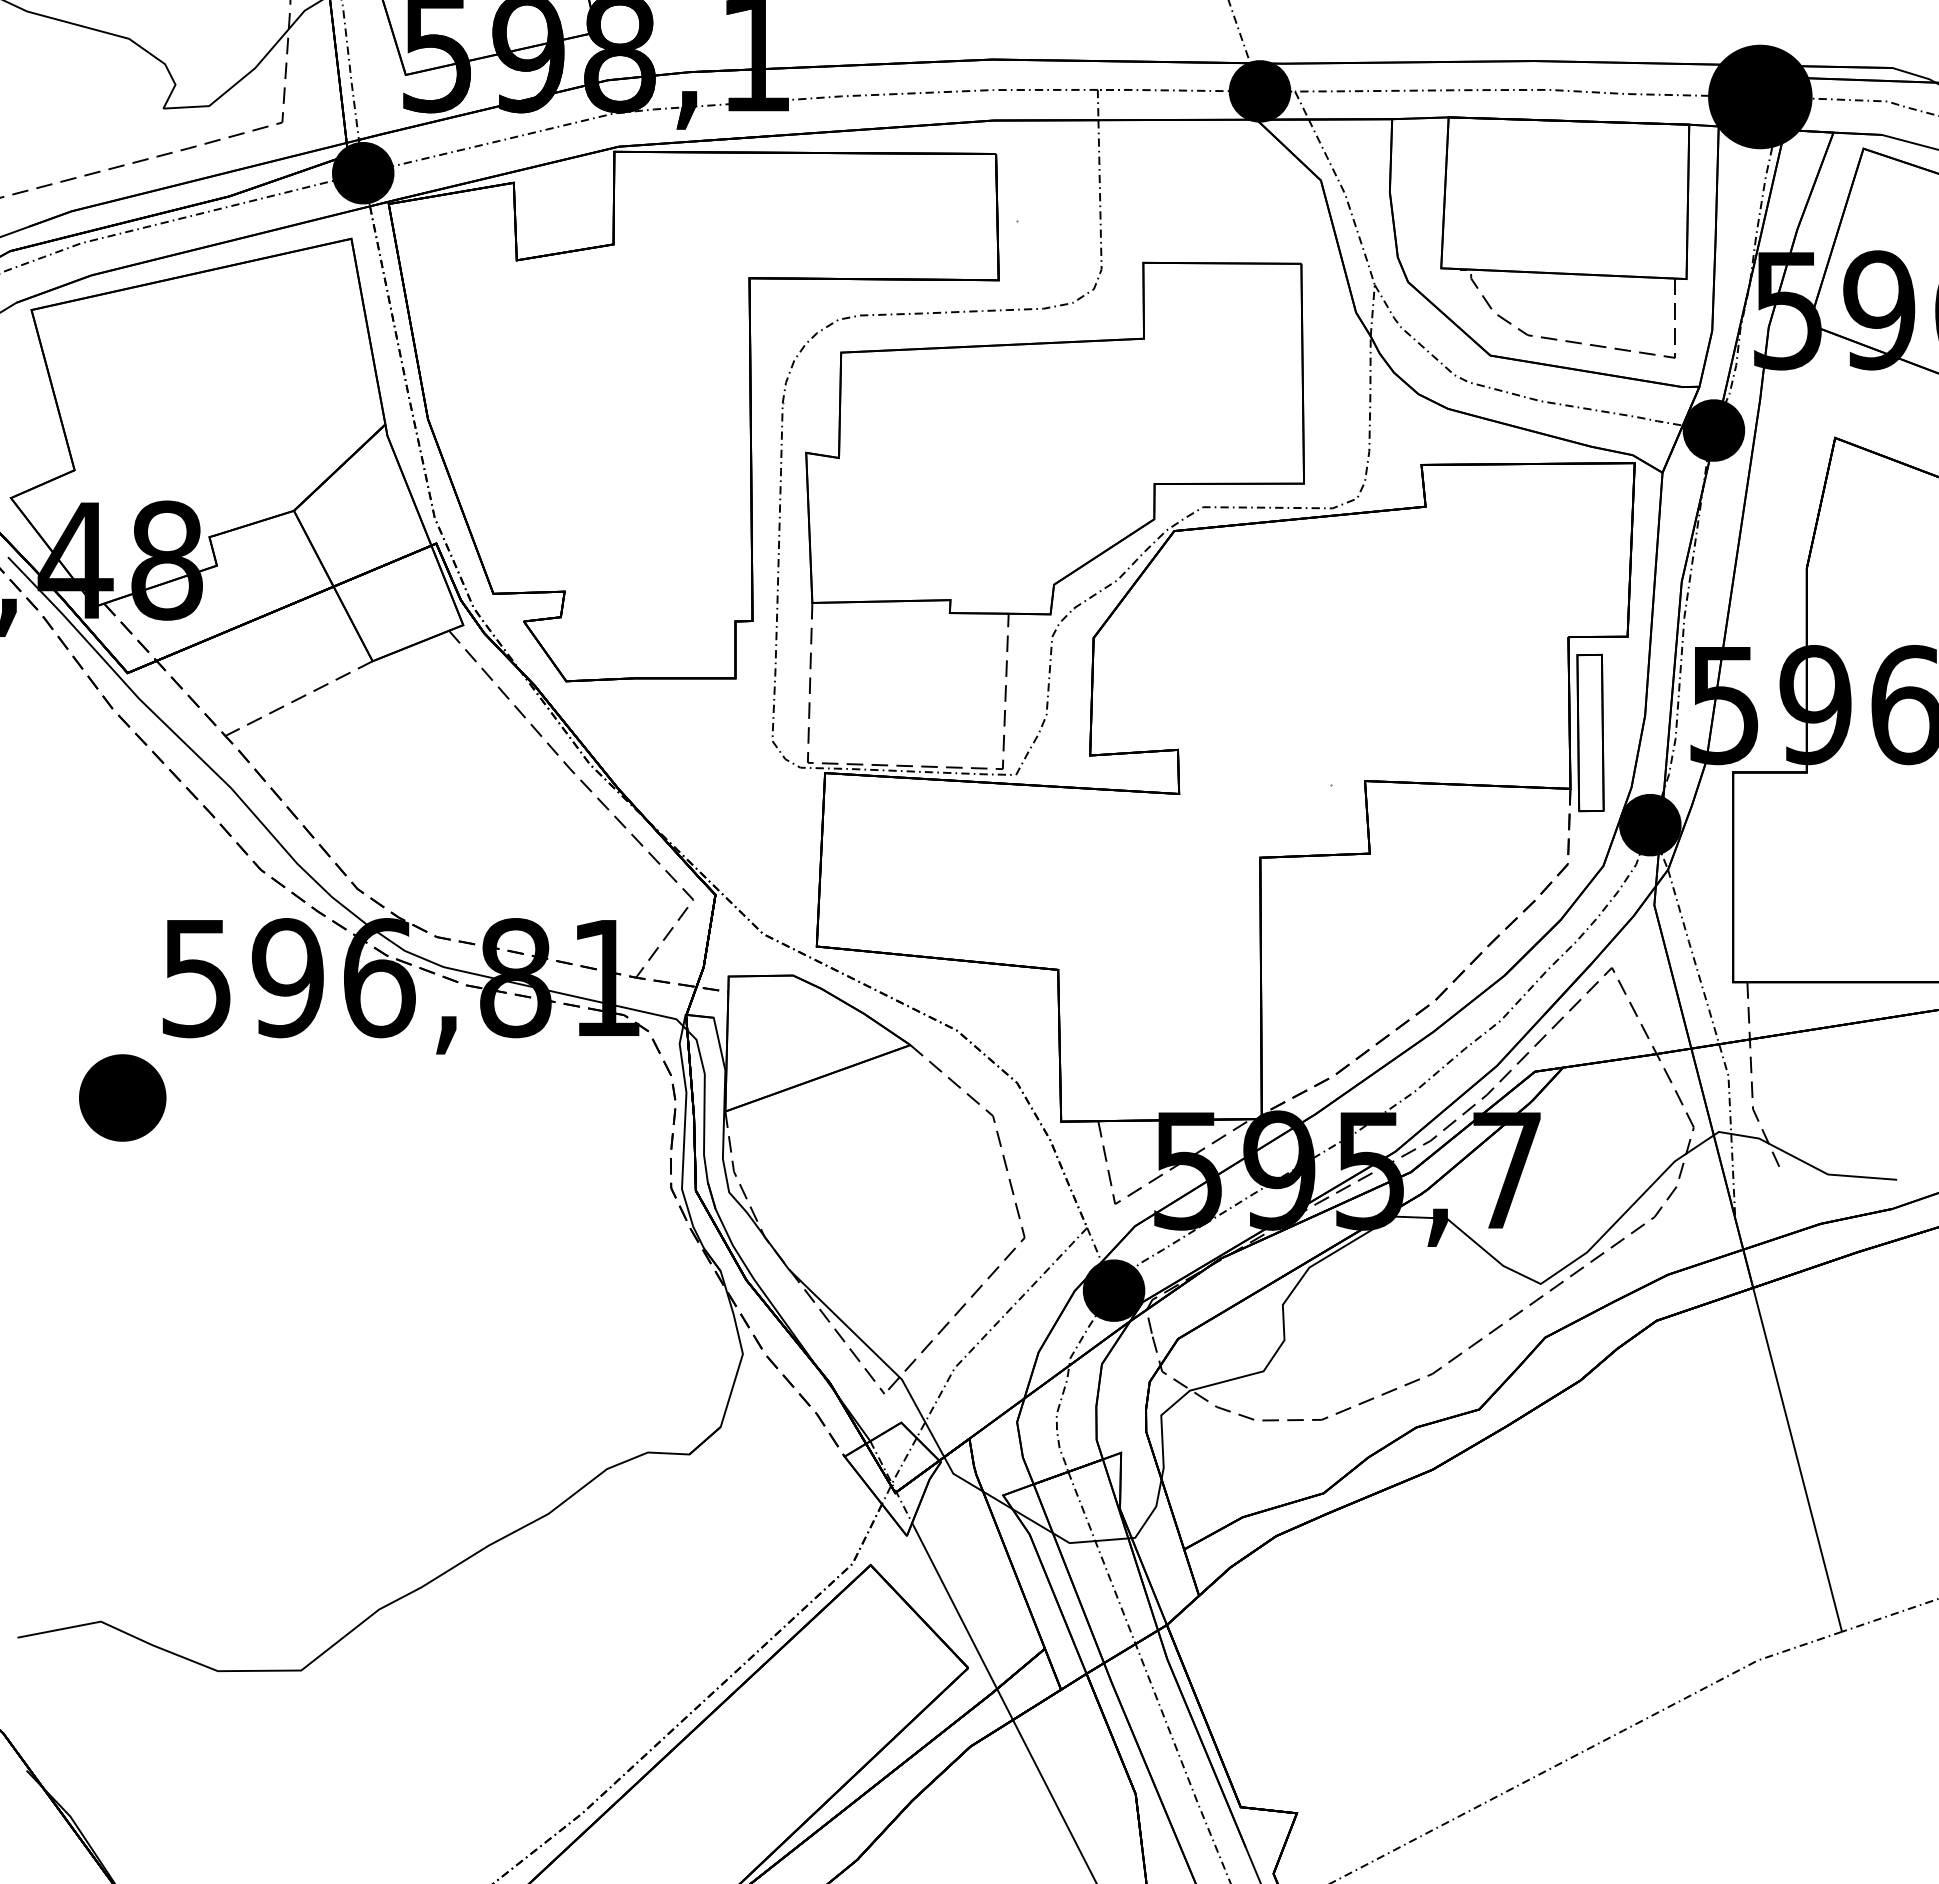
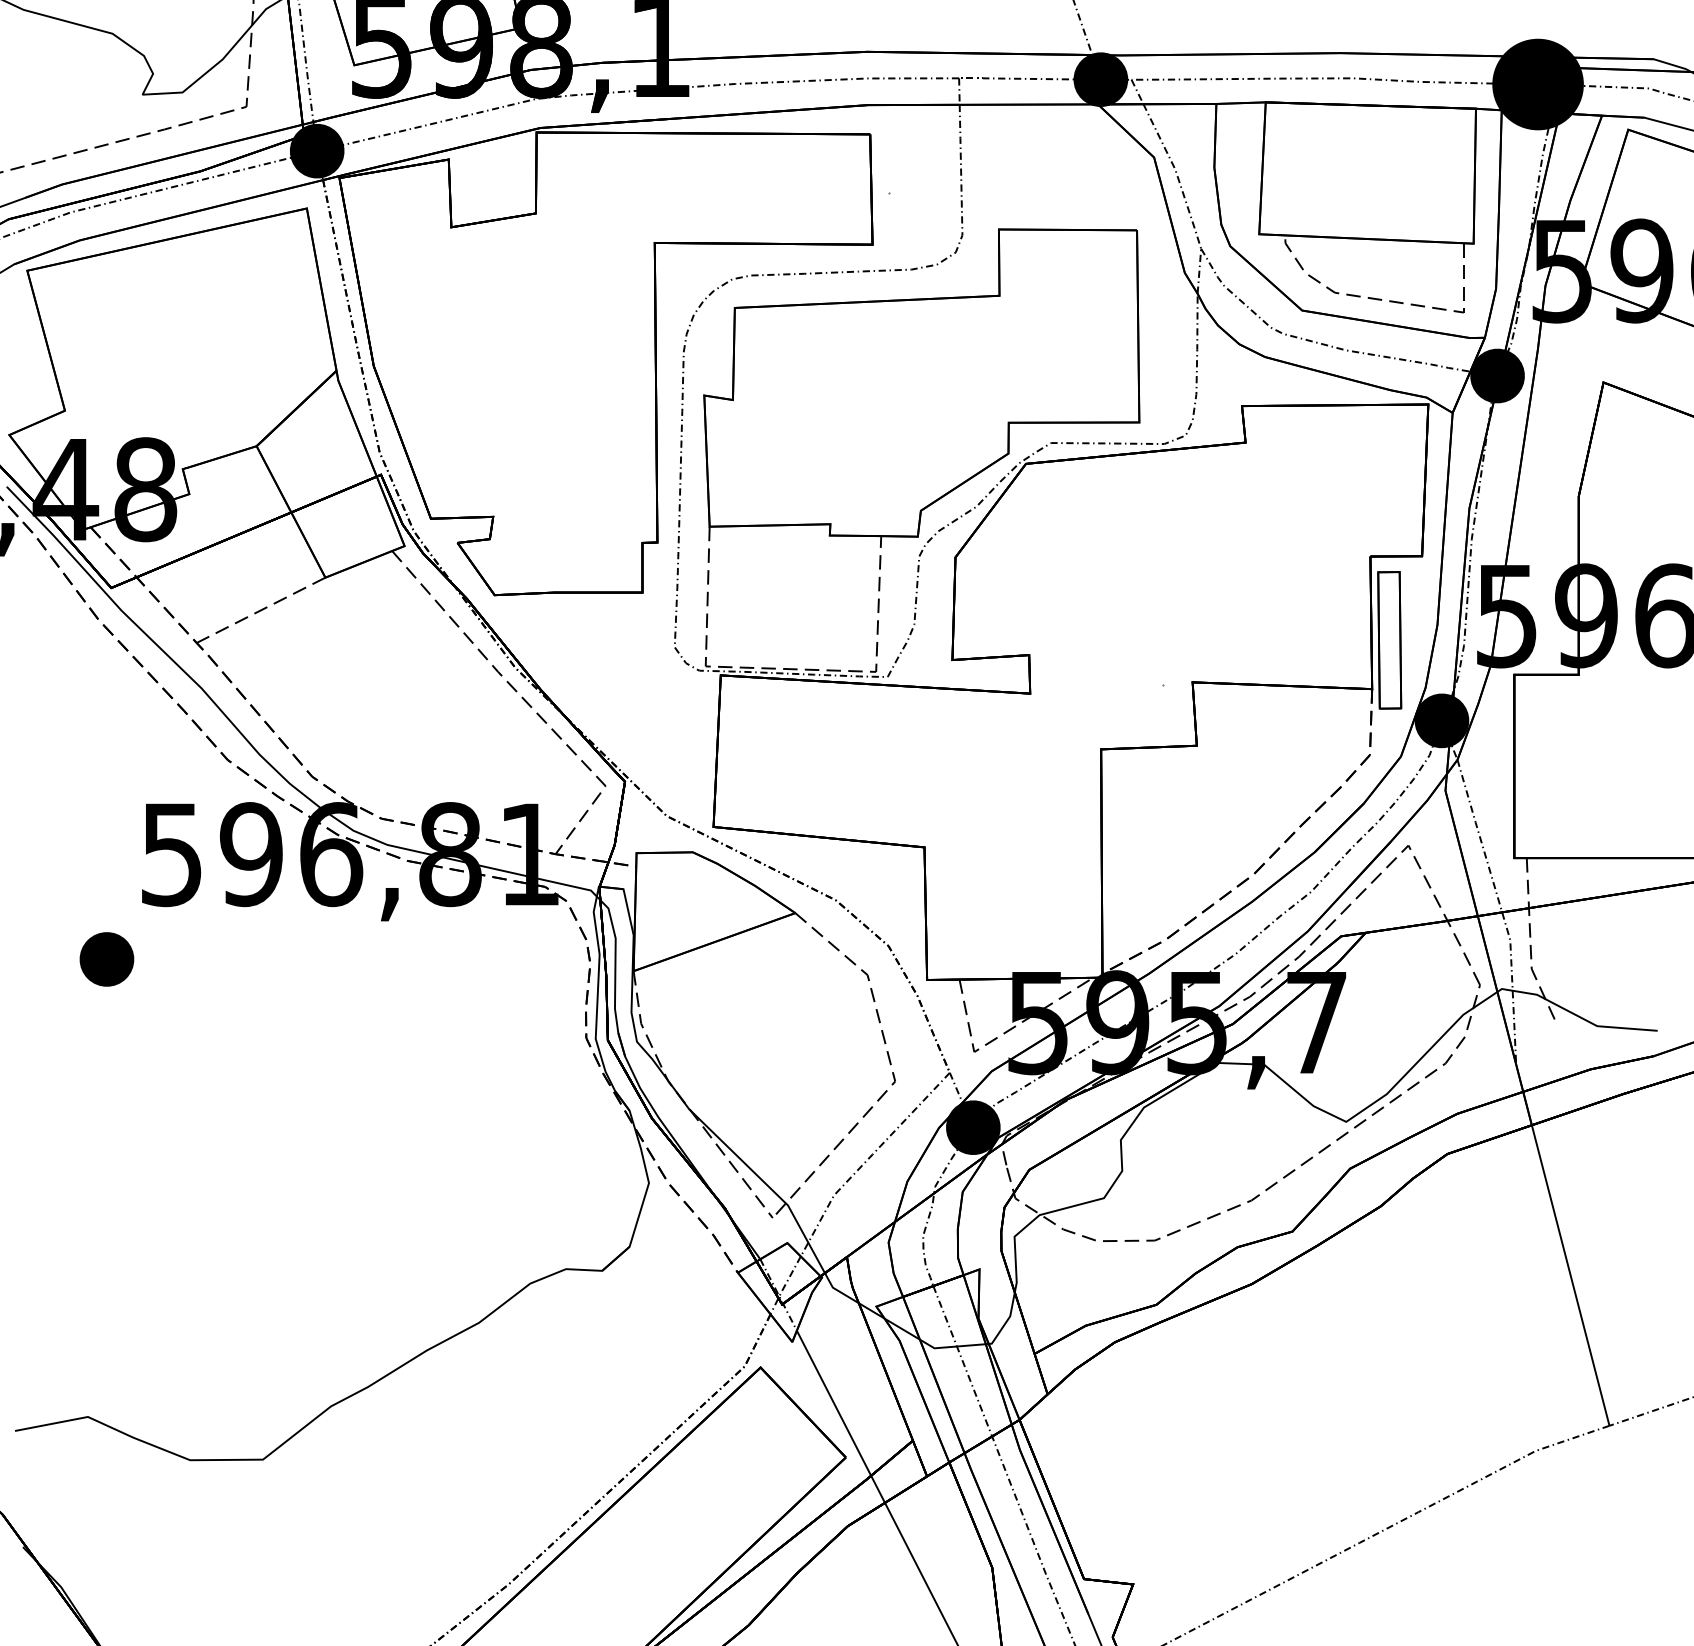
part: (122, 1098) -> (106, 959), size x0.71

